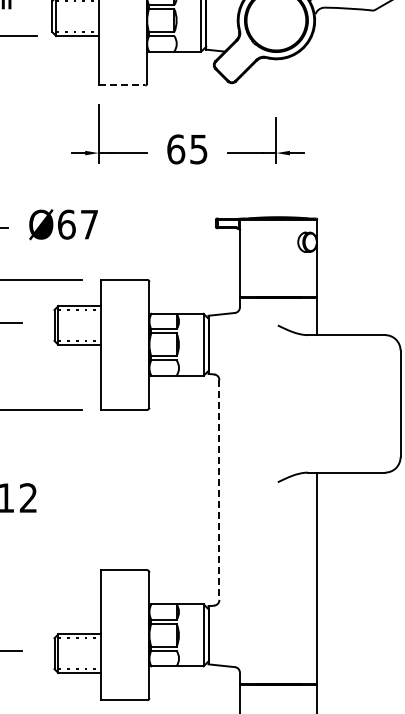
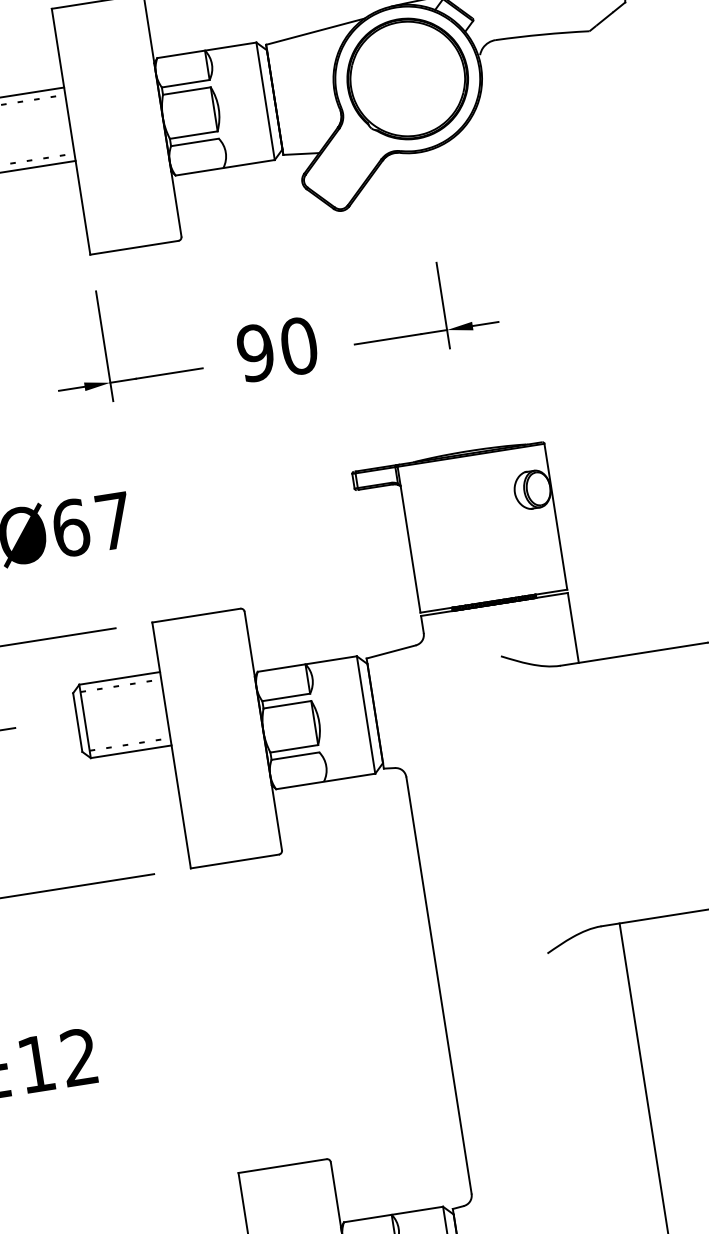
line: (122, 85) -> (135, 247), dashed -> solid
text: (187, 149) -> (277, 349), 65 -> 90
line: (219, 490) -> (439, 986), dashed -> solid

